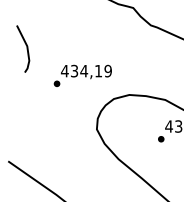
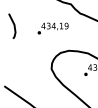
text: (81, 75) -> (52, 28), moved

